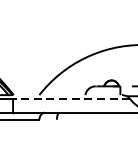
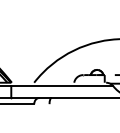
line: (70, 99) -> (61, 86), dashed -> solid

